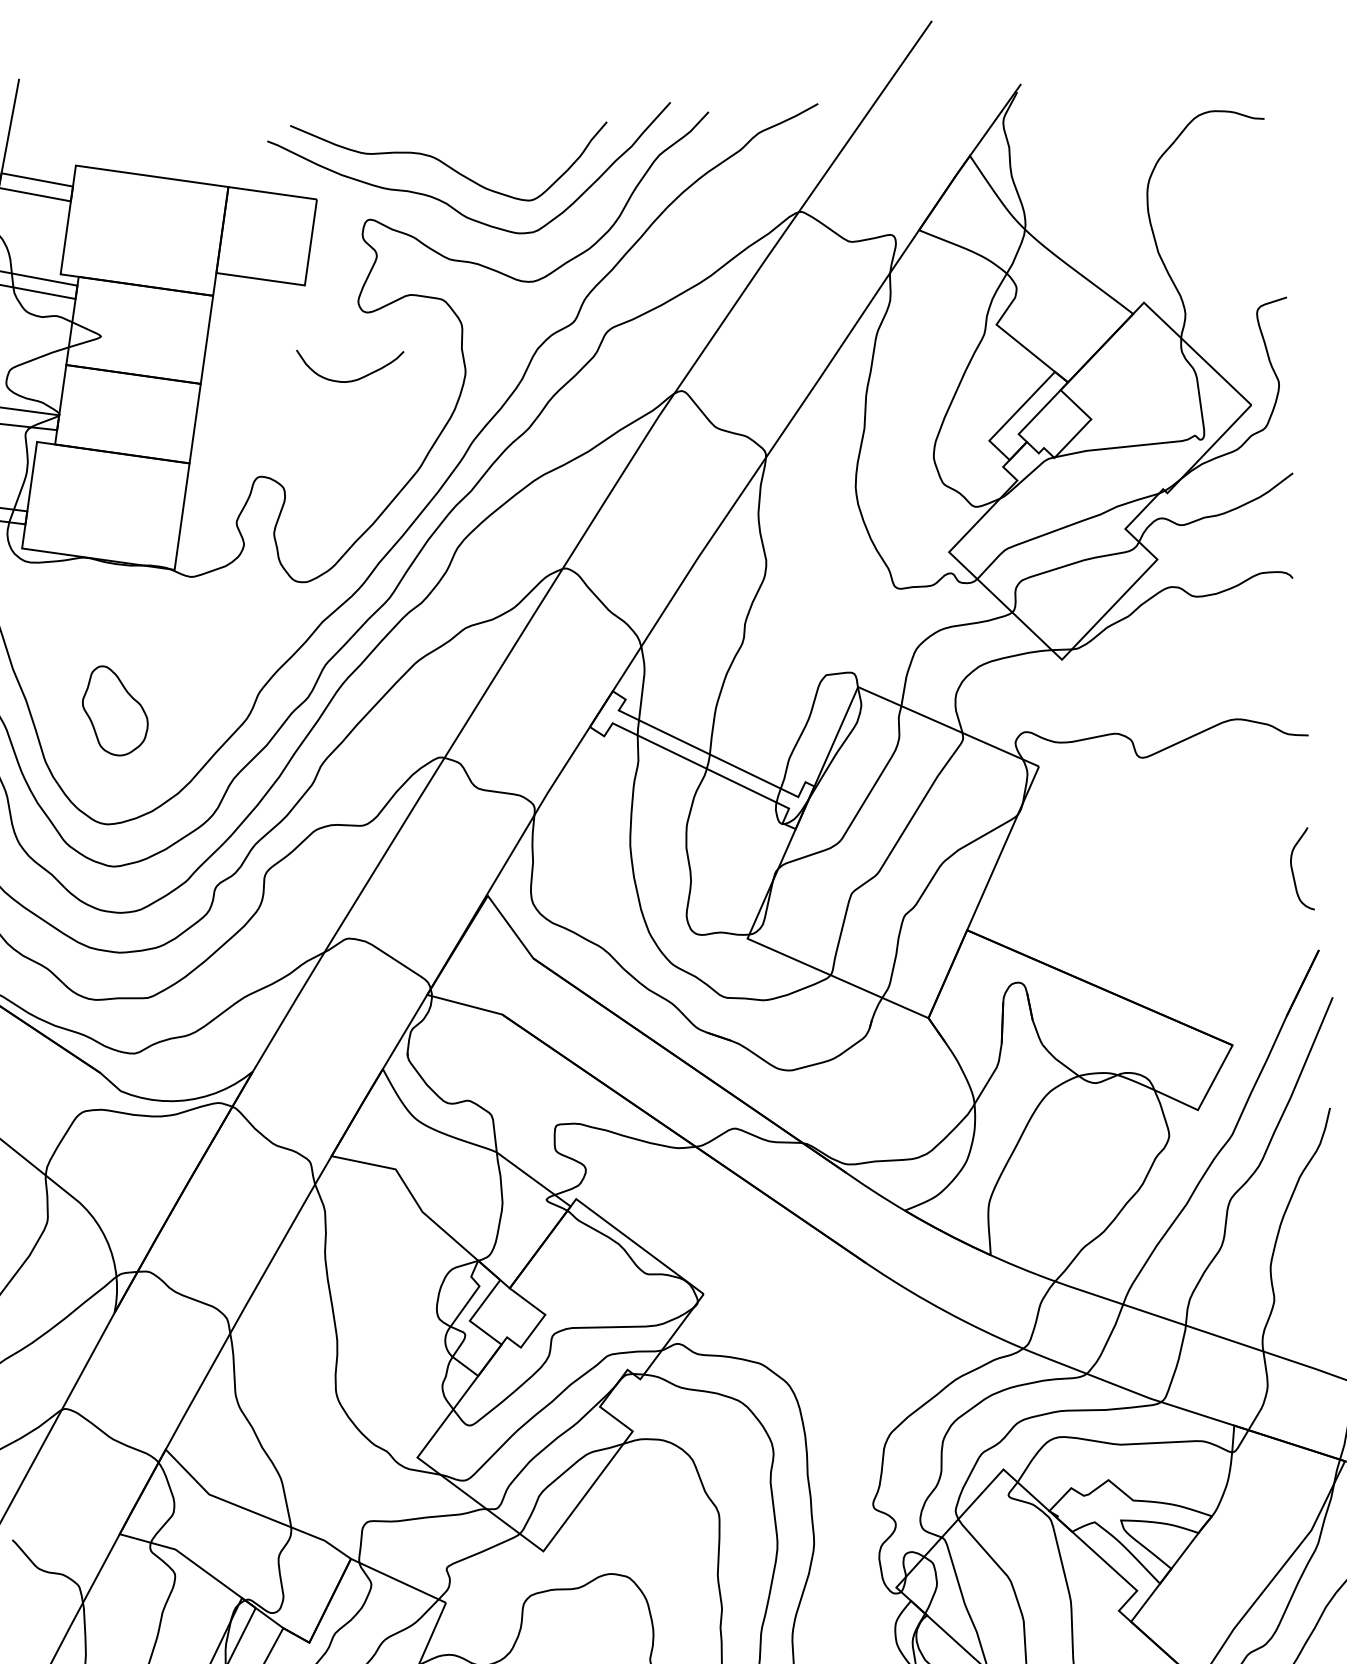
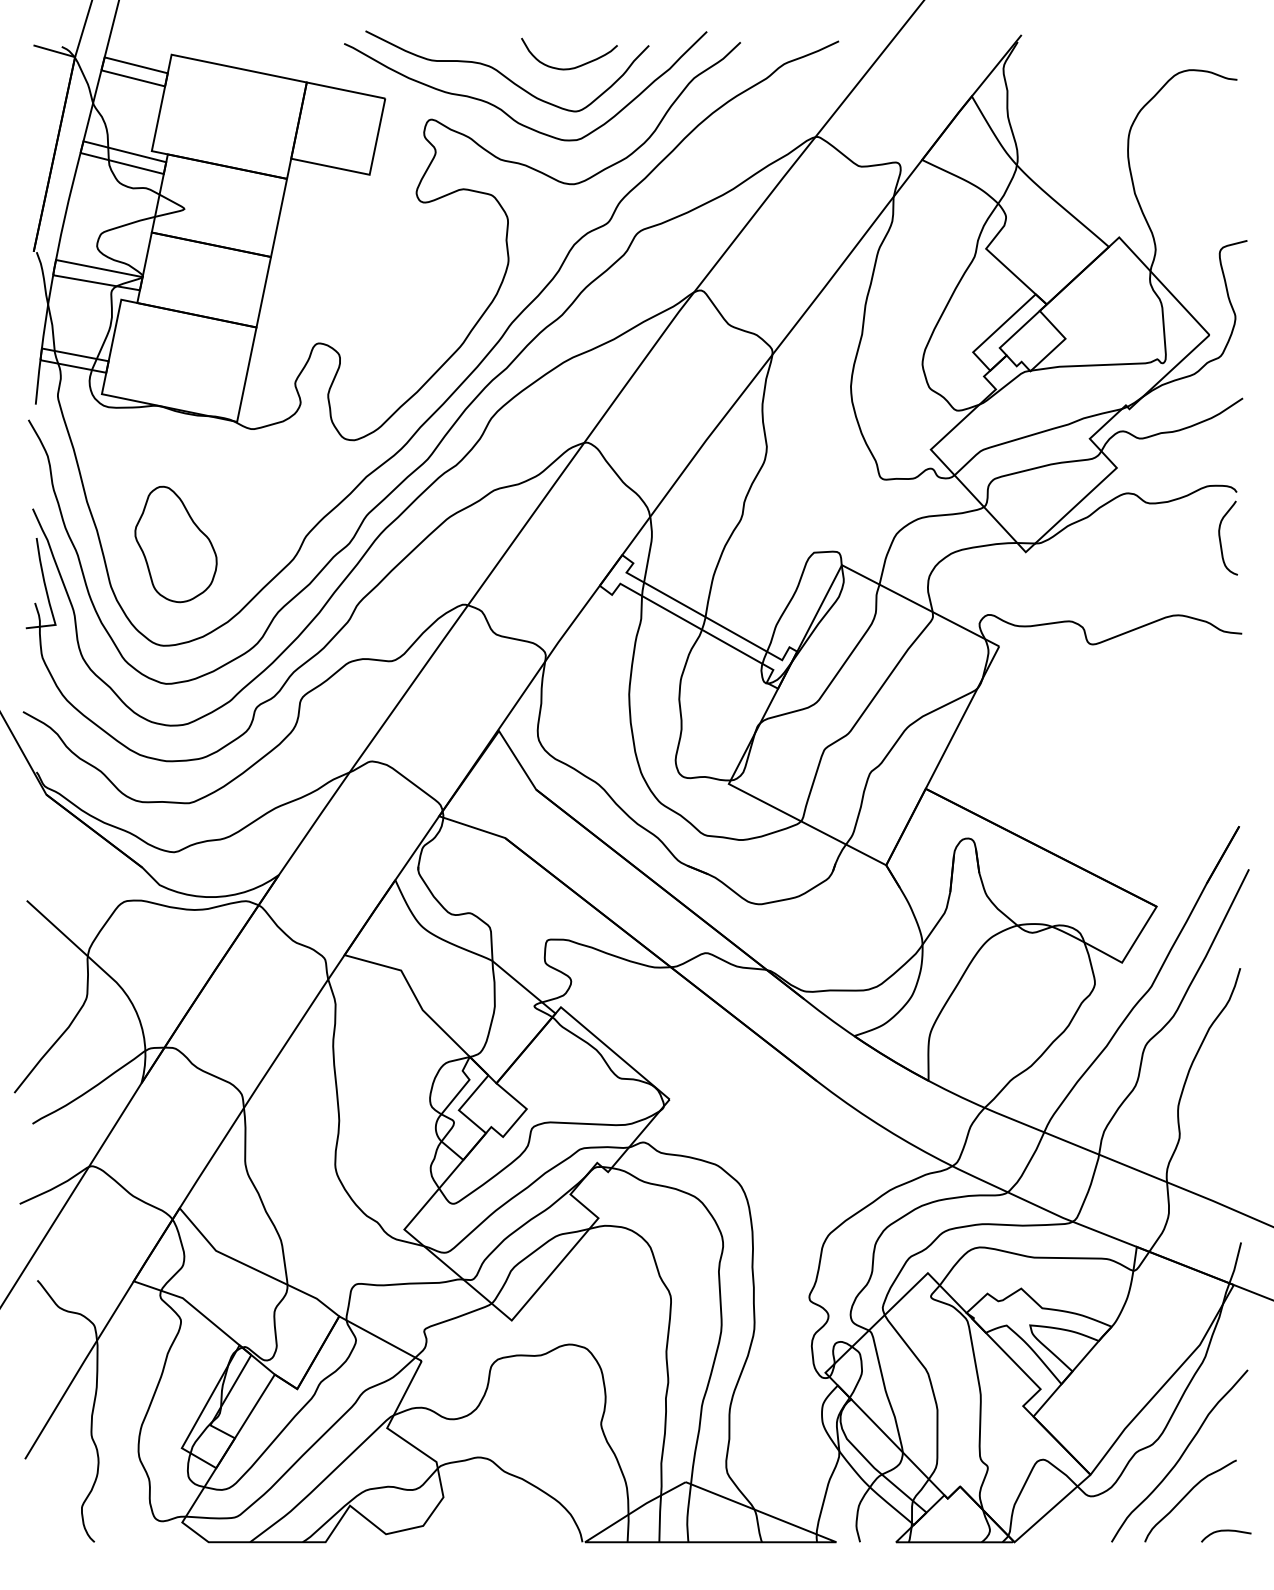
curve: (354, 379) -> (571, 67), moved
part: (114, 710) -> (175, 544), size x1.43
curve: (1292, 869) -> (1220, 537), moved

